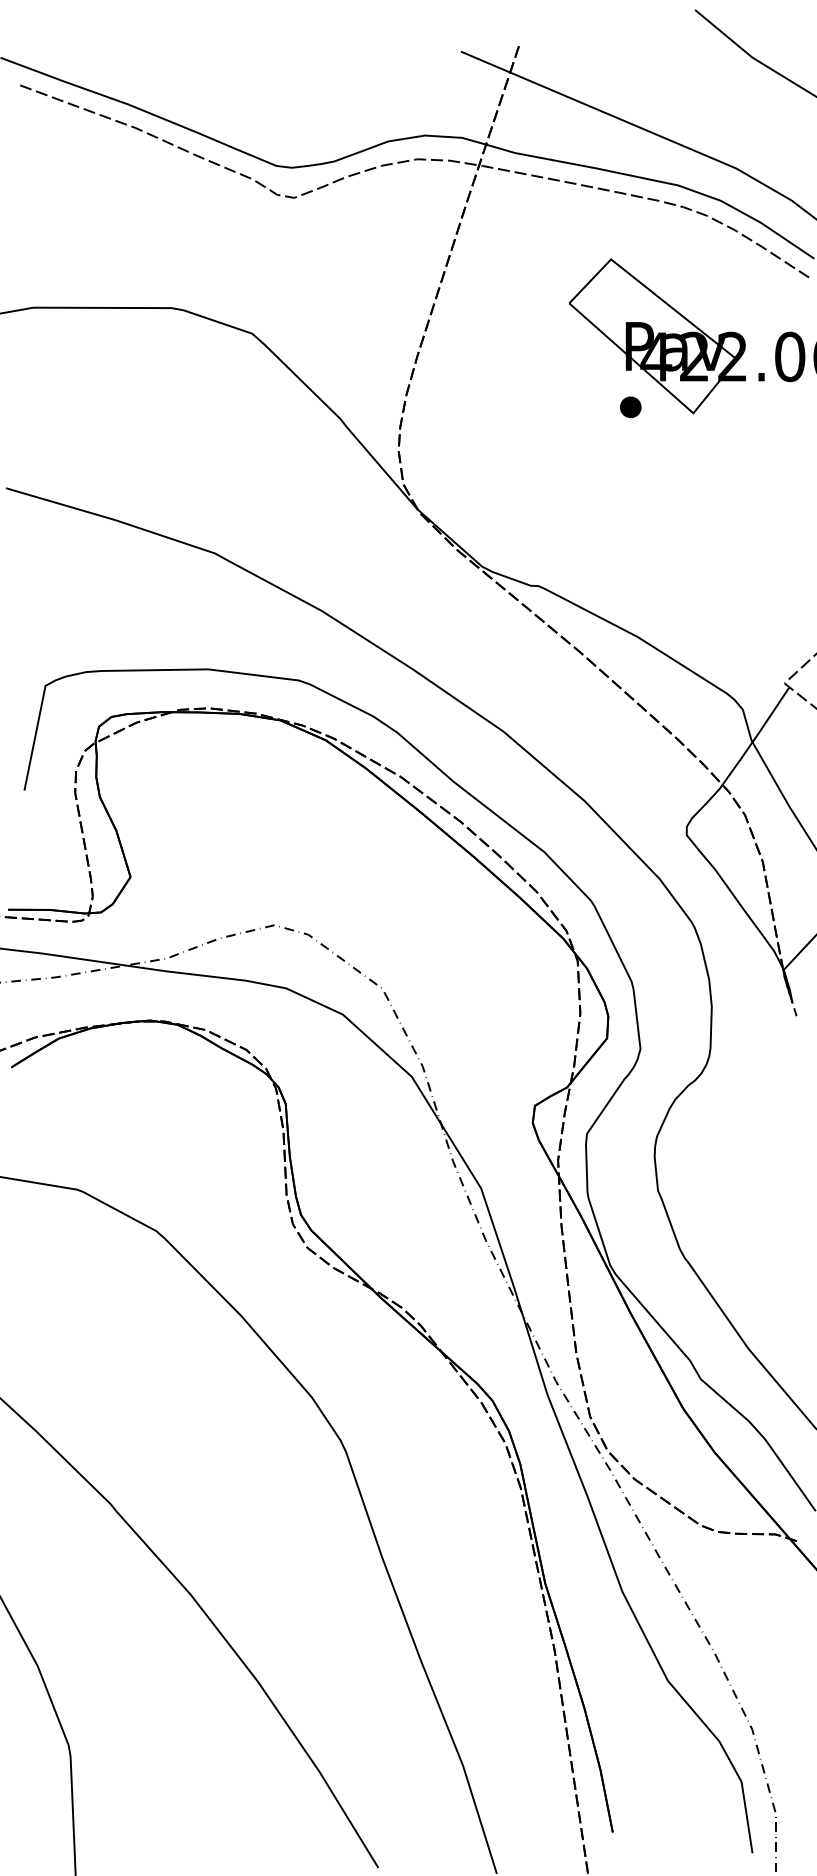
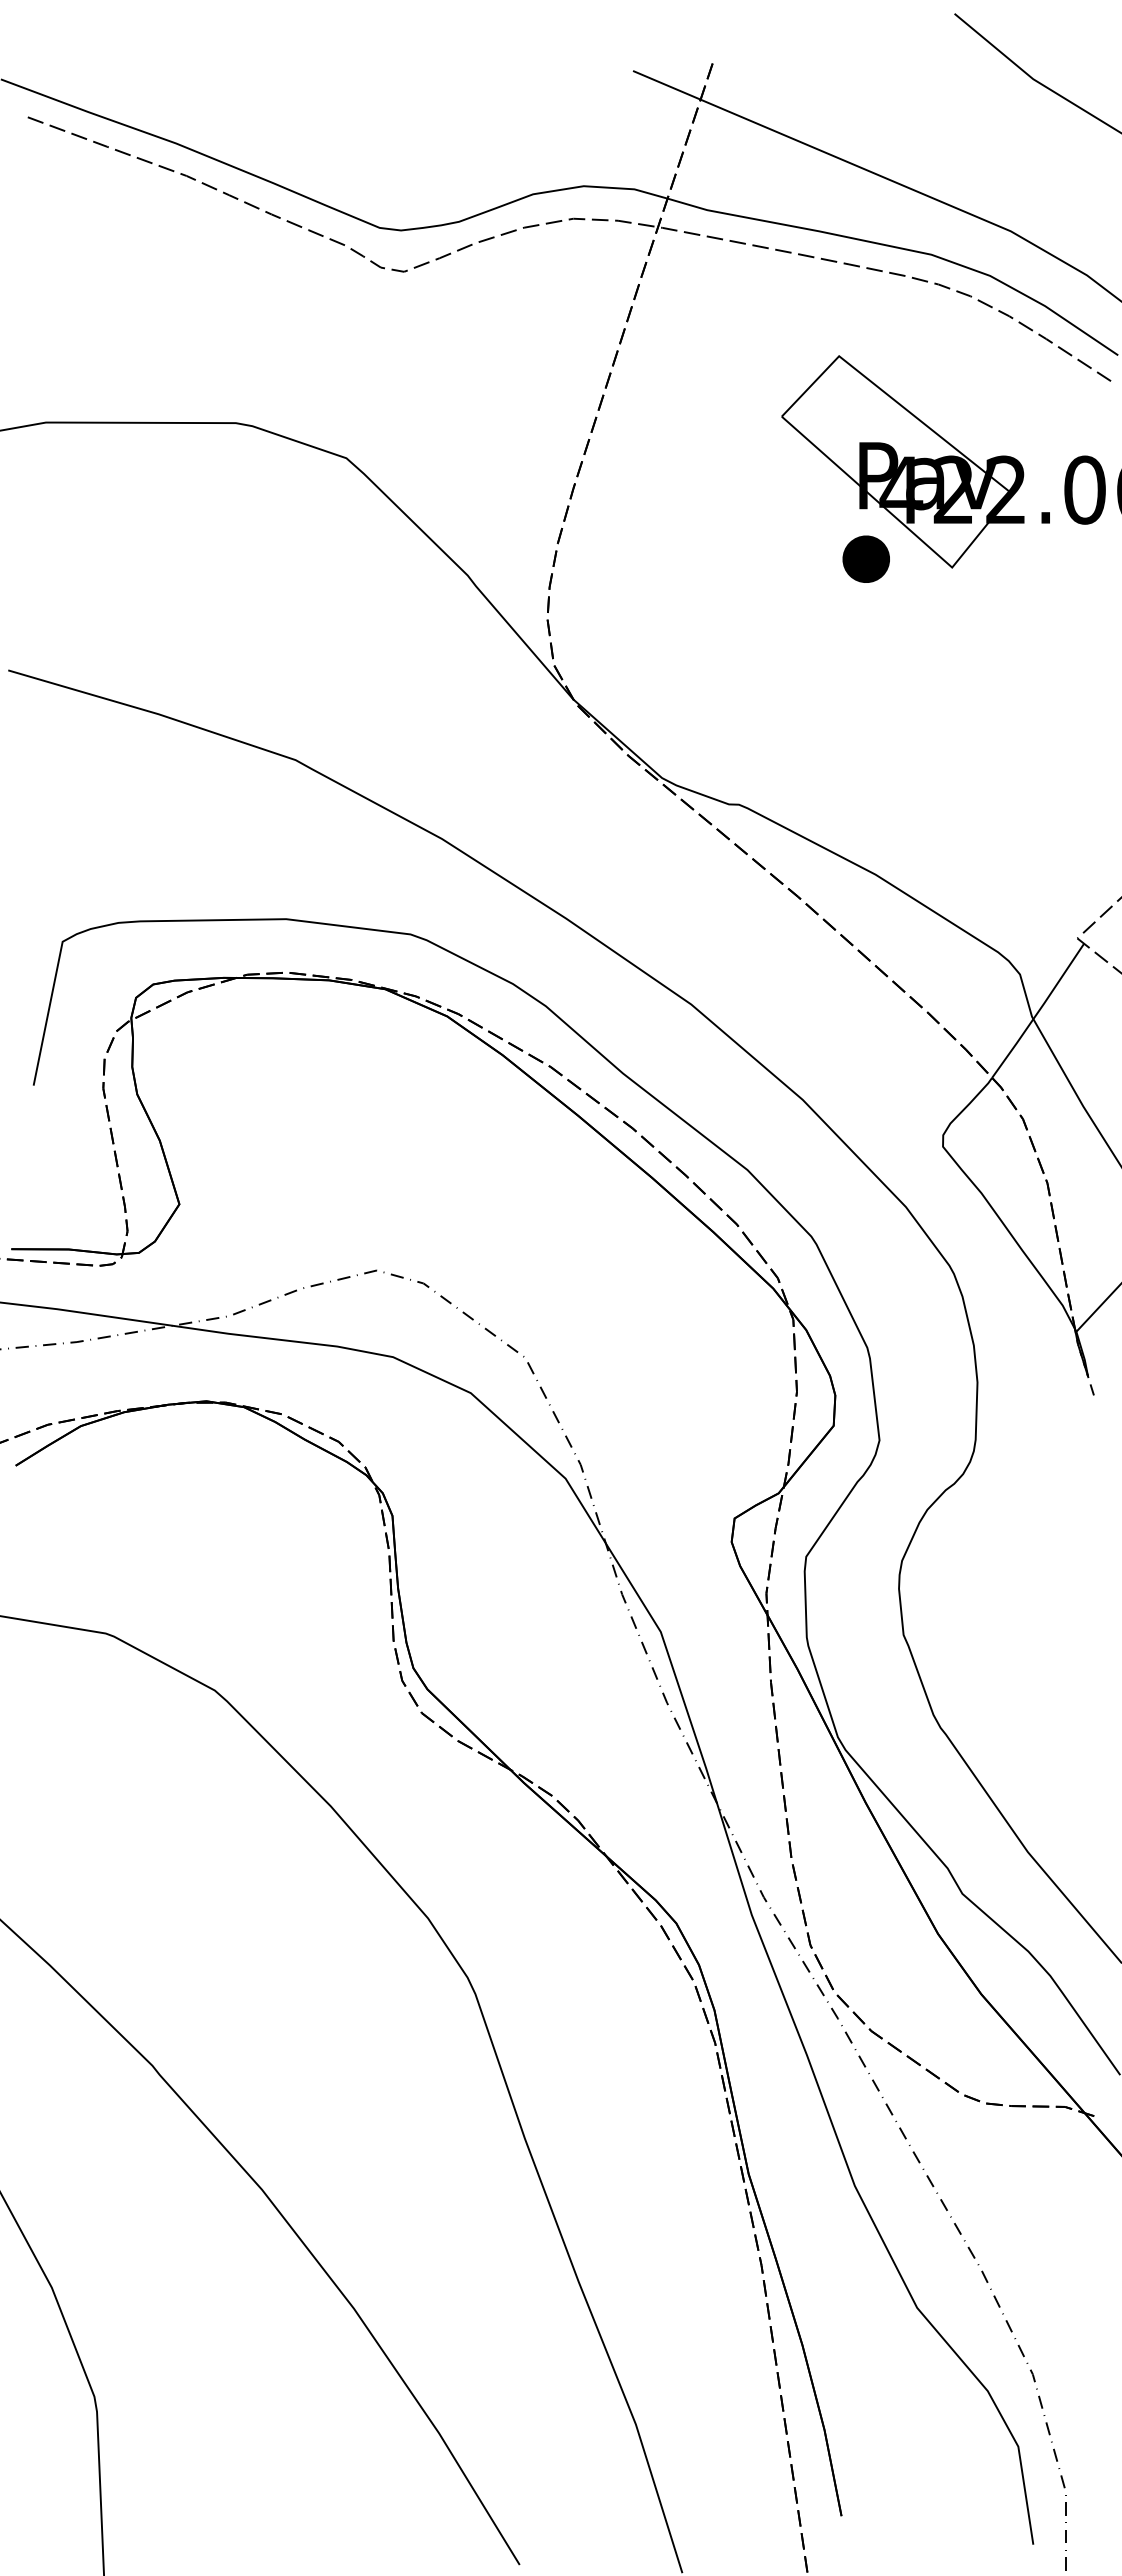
part: (630, 407) -> (865, 559), size x1.6

